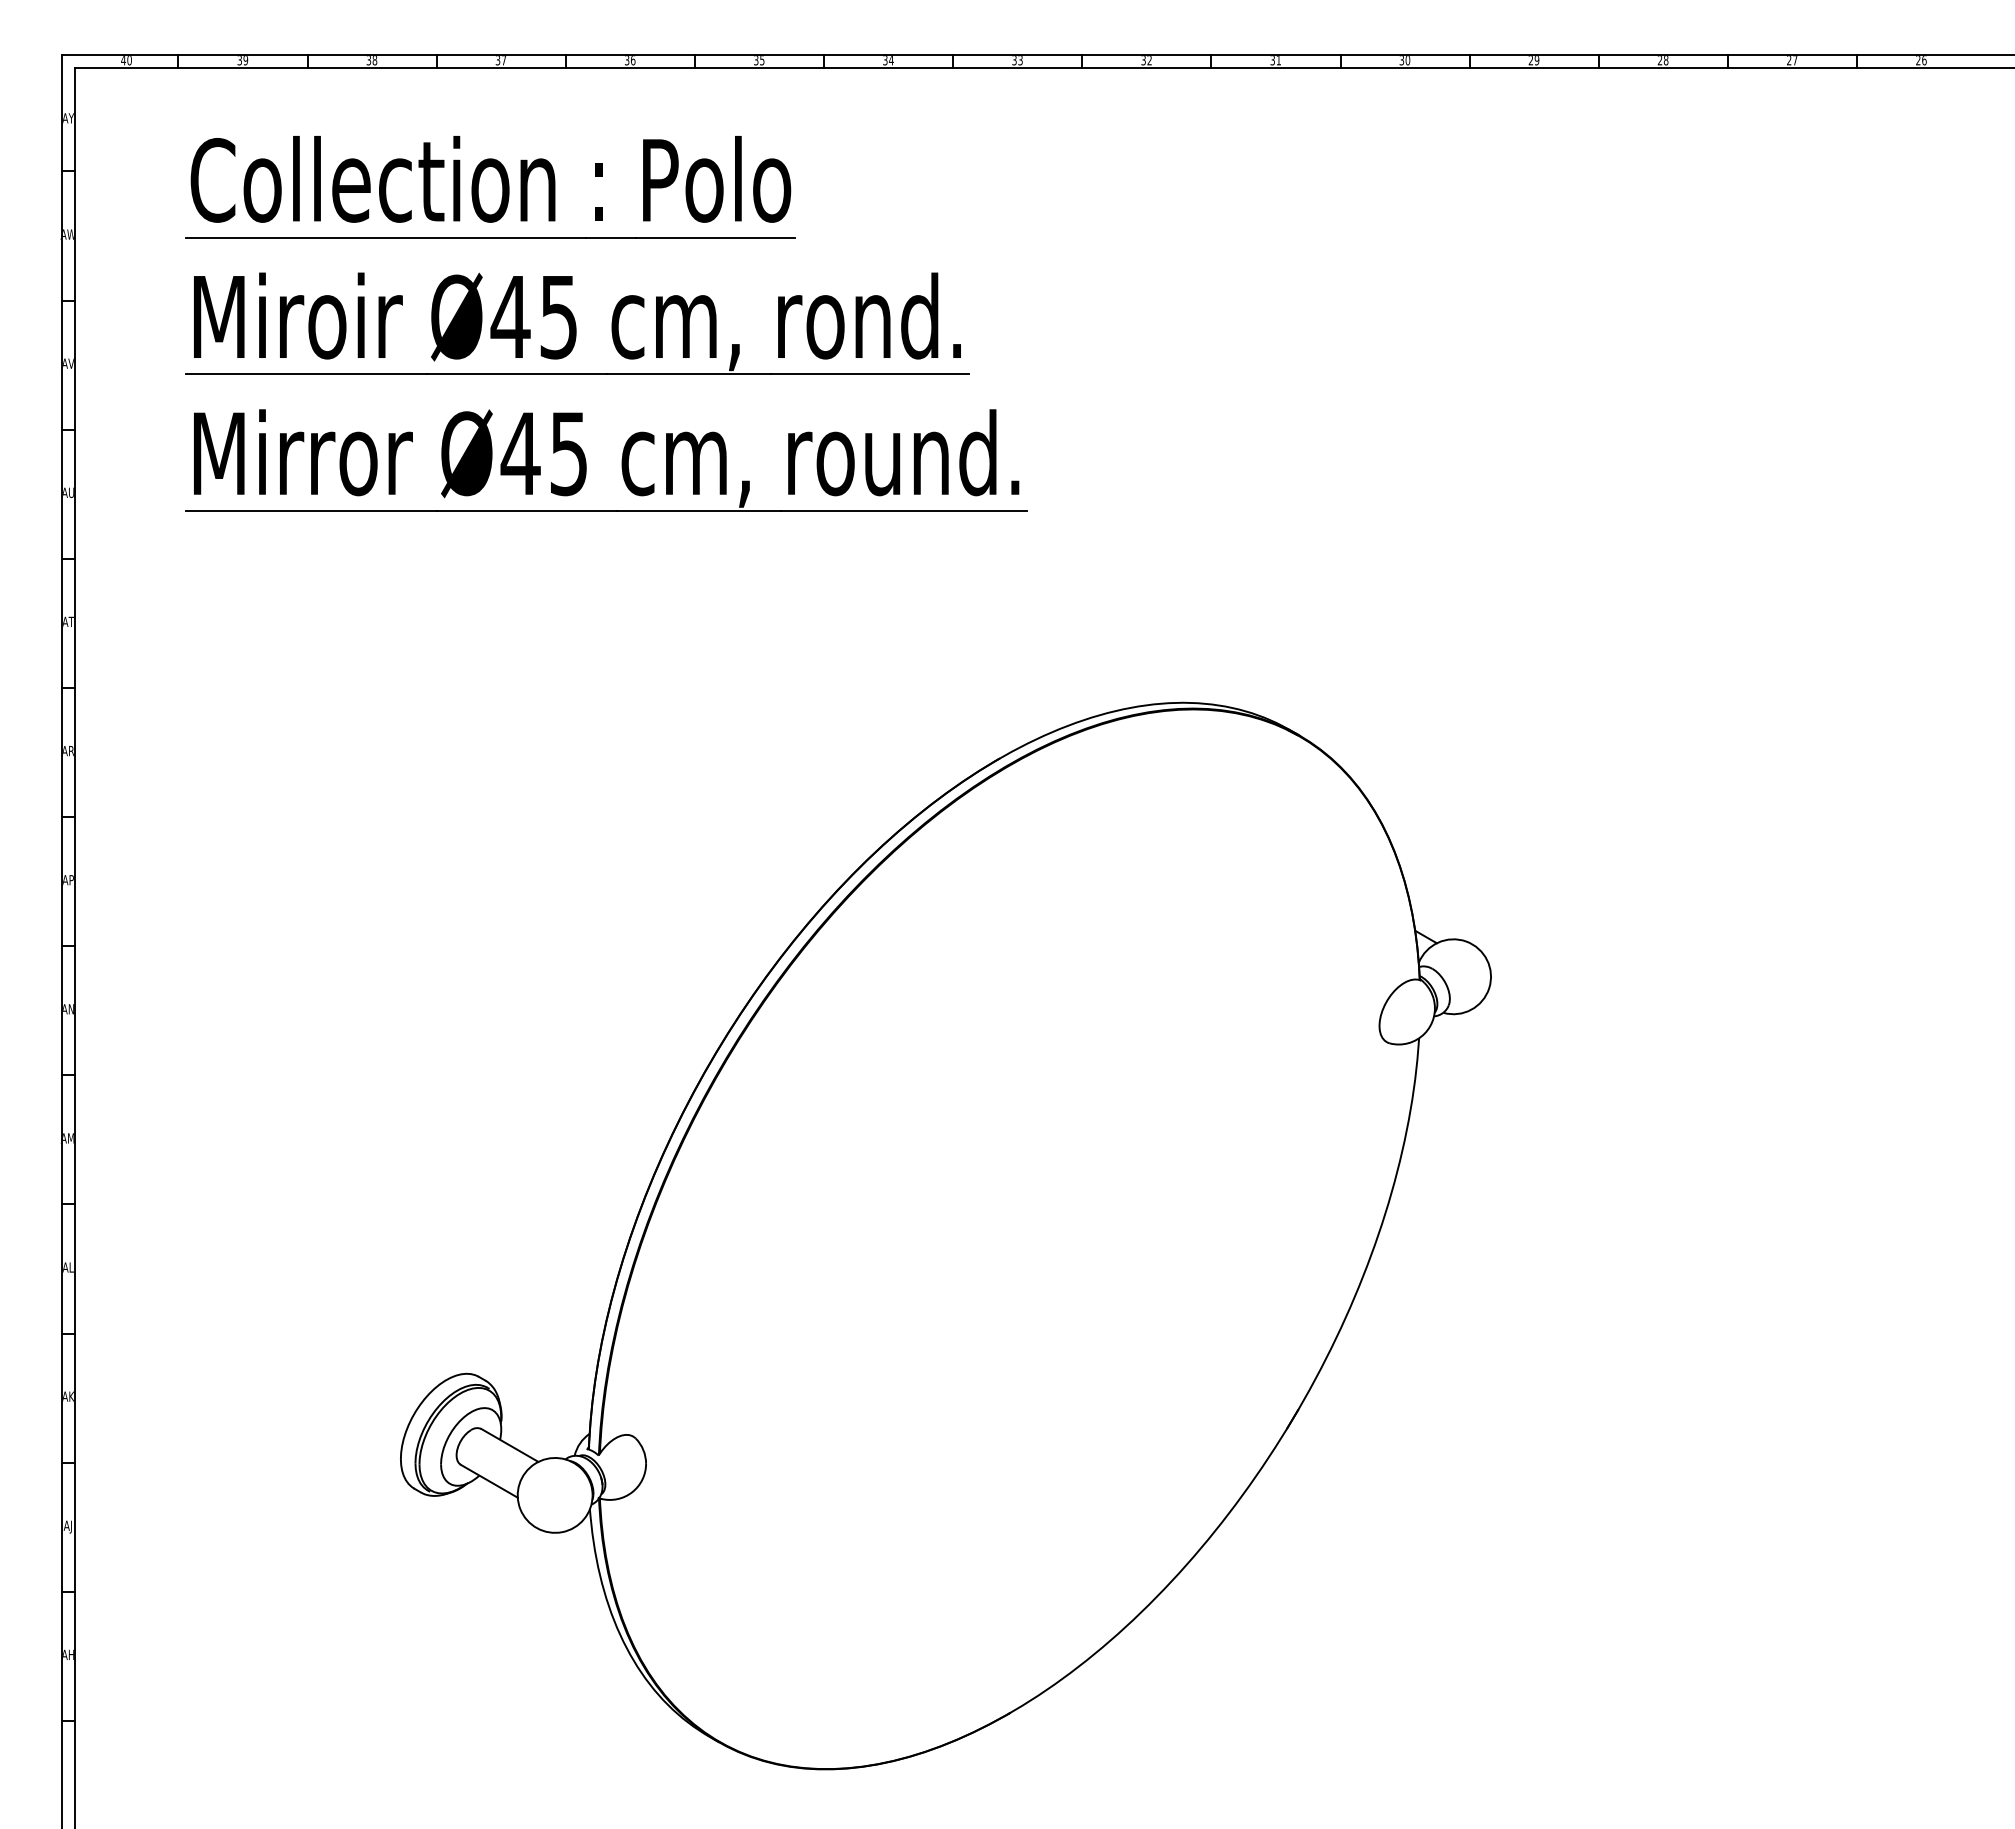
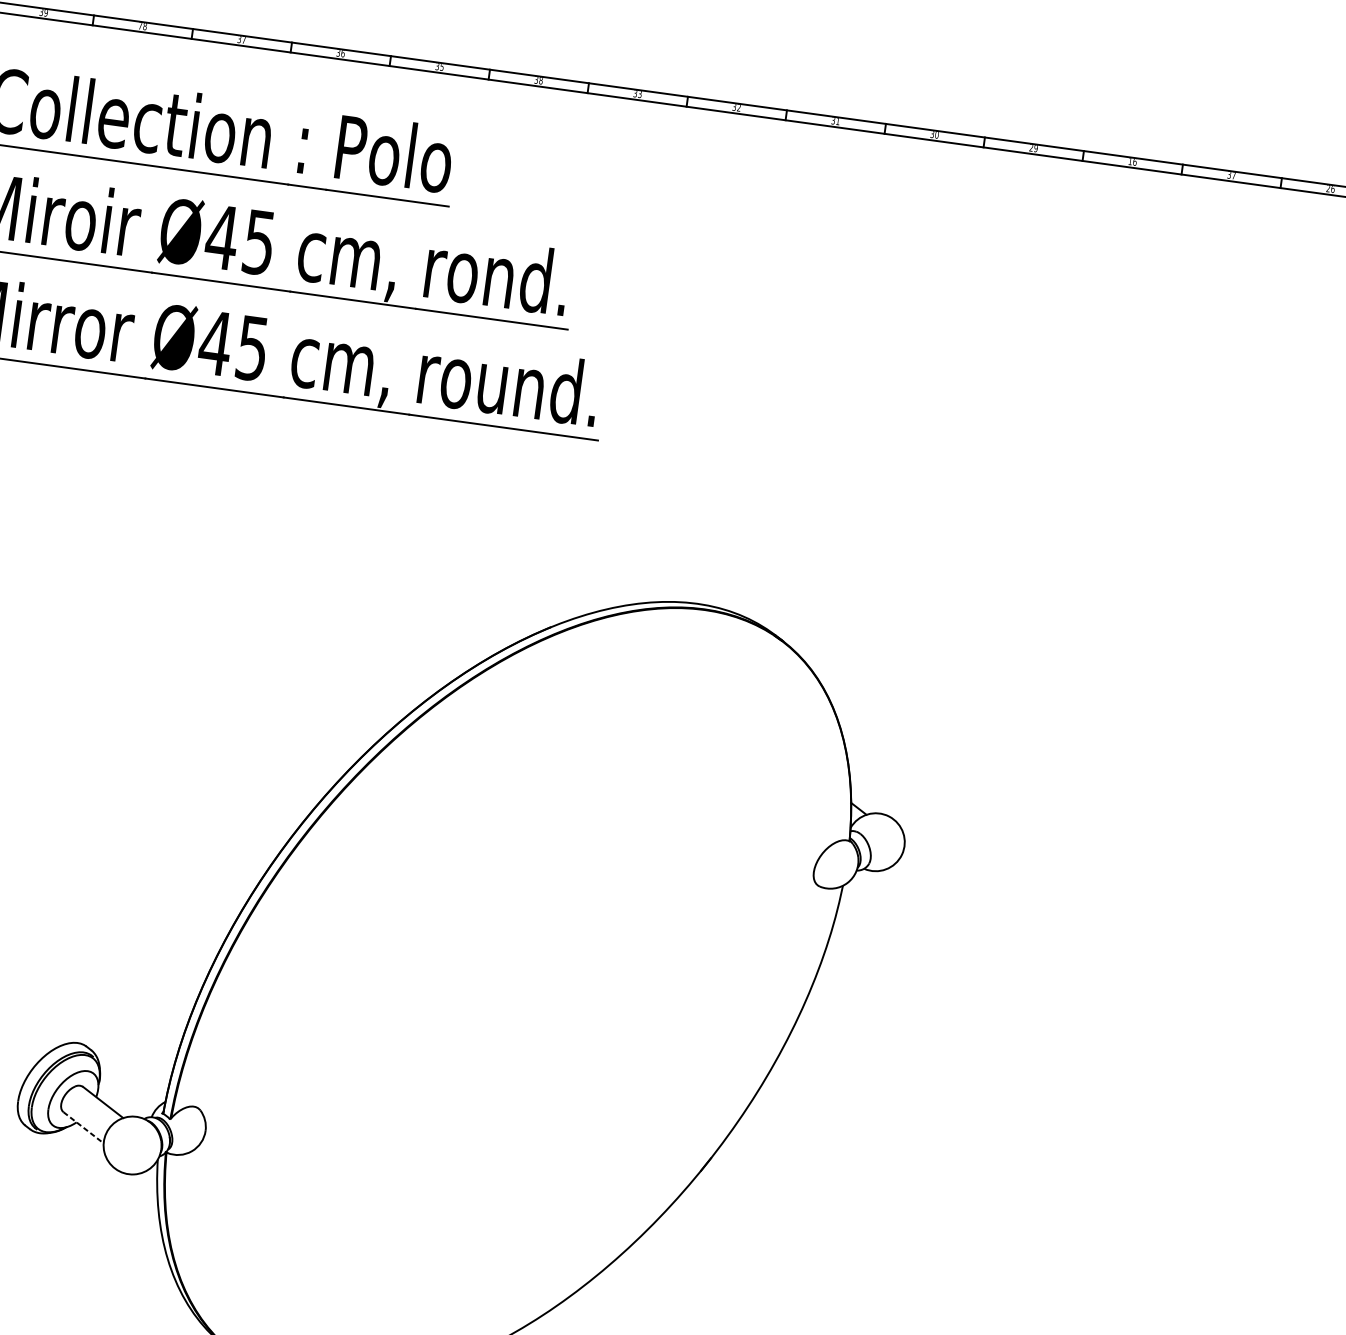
text: (368, 60) -> (140, 25), 38 -> 78
text: (891, 60) -> (541, 80), 34 -> 38
text: (1662, 60) -> (1132, 161), 28 -> 16
text: (1789, 60) -> (1229, 175), 27 -> 37
line: (489, 1481) -> (83, 1127), solid -> dashed

